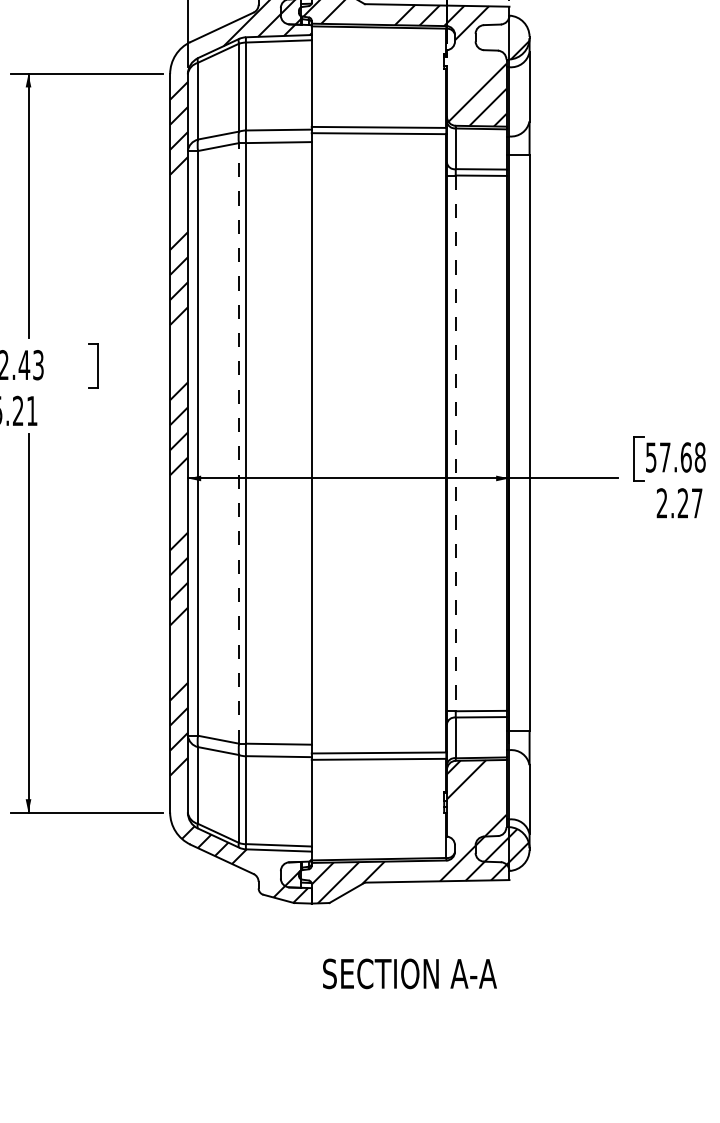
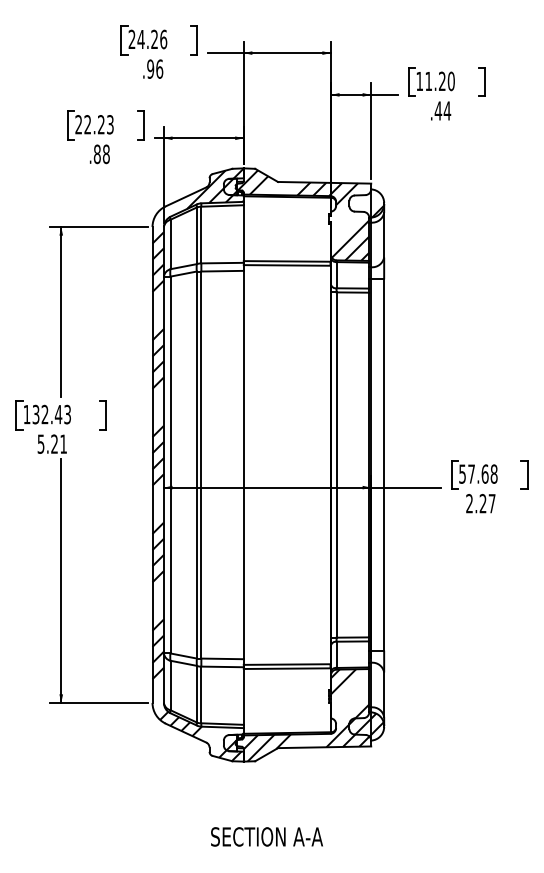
line: (238, 444) -> (196, 465), dashed -> solid
line: (455, 444) -> (336, 465), dashed -> solid
text: (409, 973) -> (266, 836), moved

